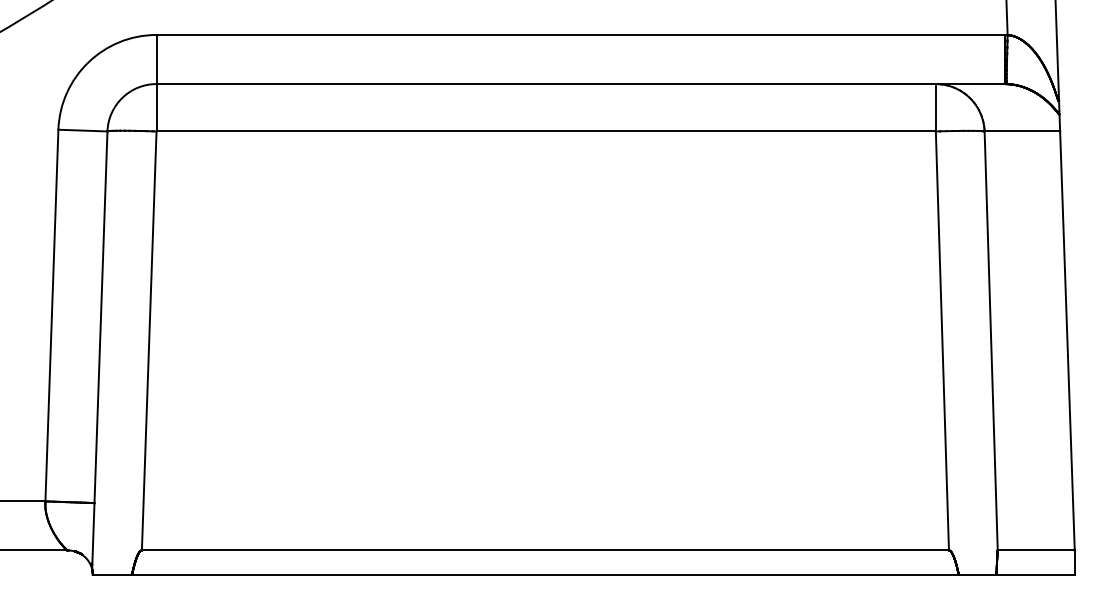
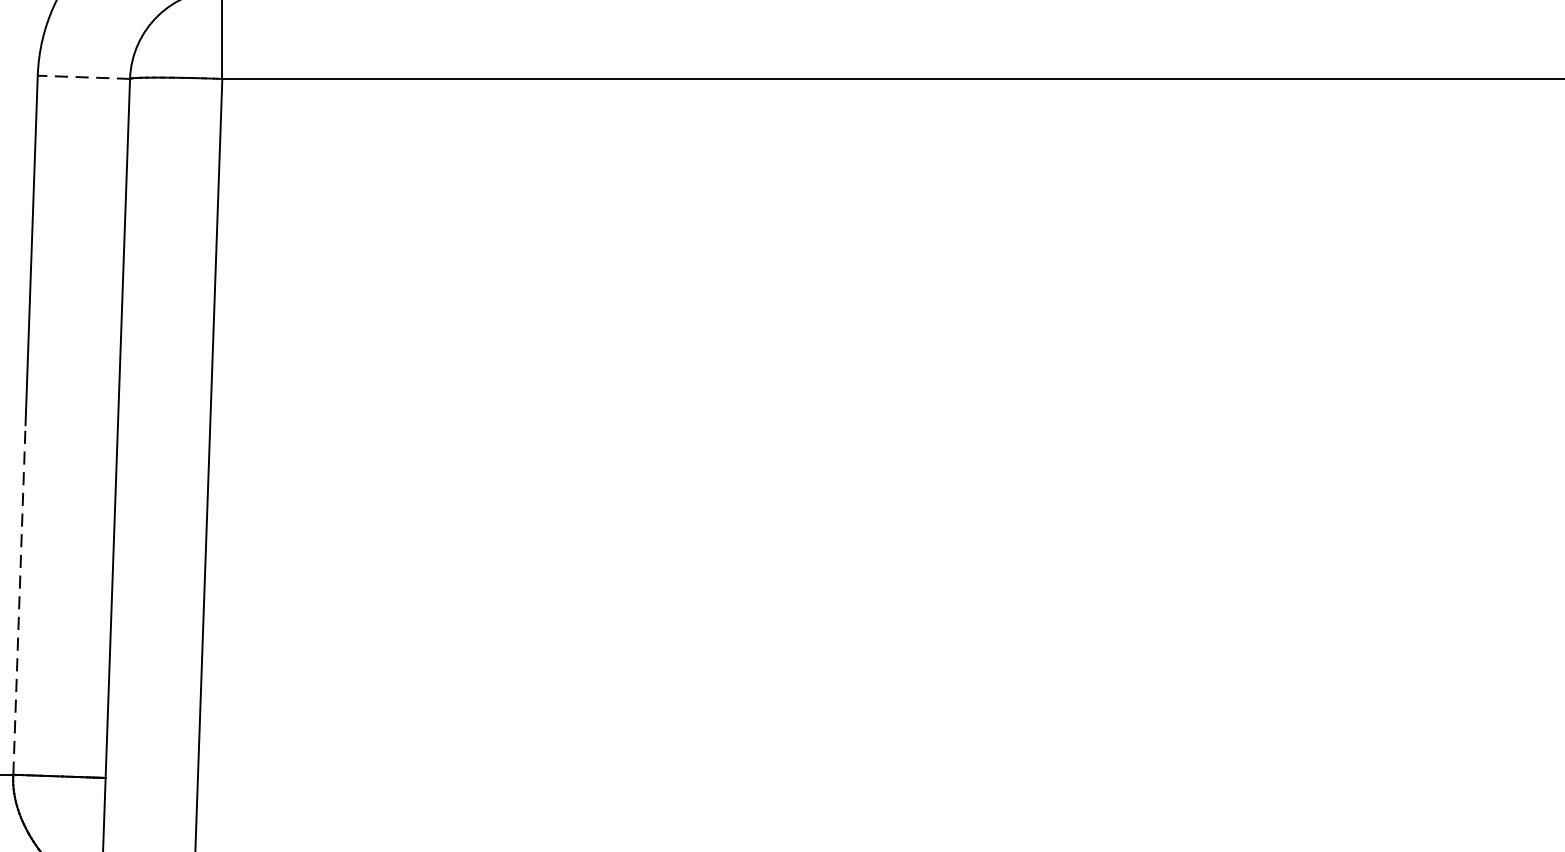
line: (82, 130) -> (83, 77), solid -> dashed
line: (48, 408) -> (19, 600), solid -> dashed

